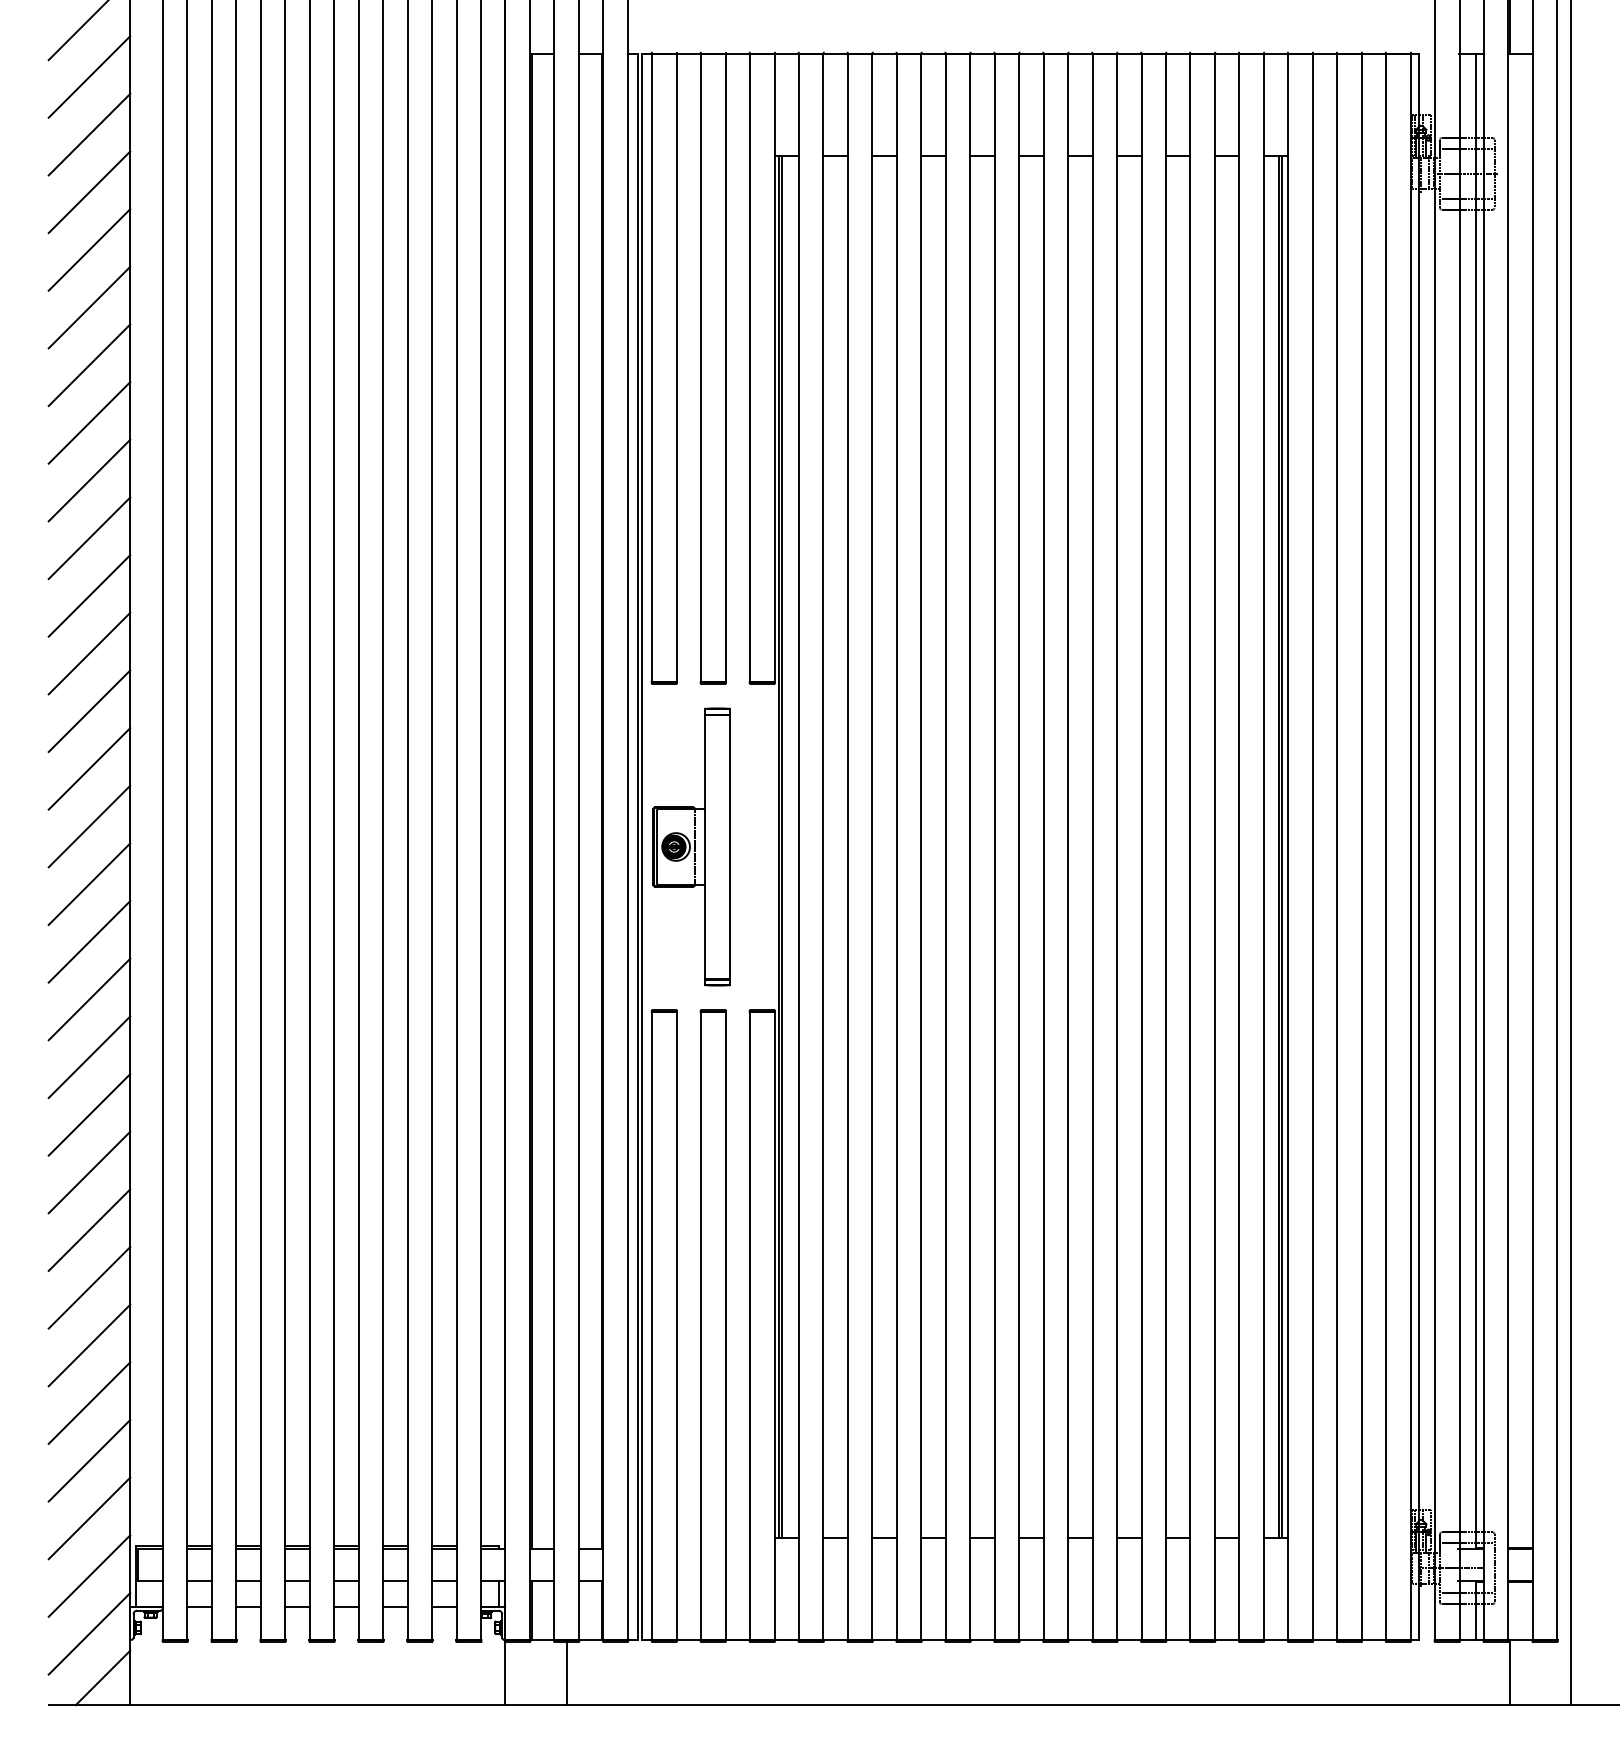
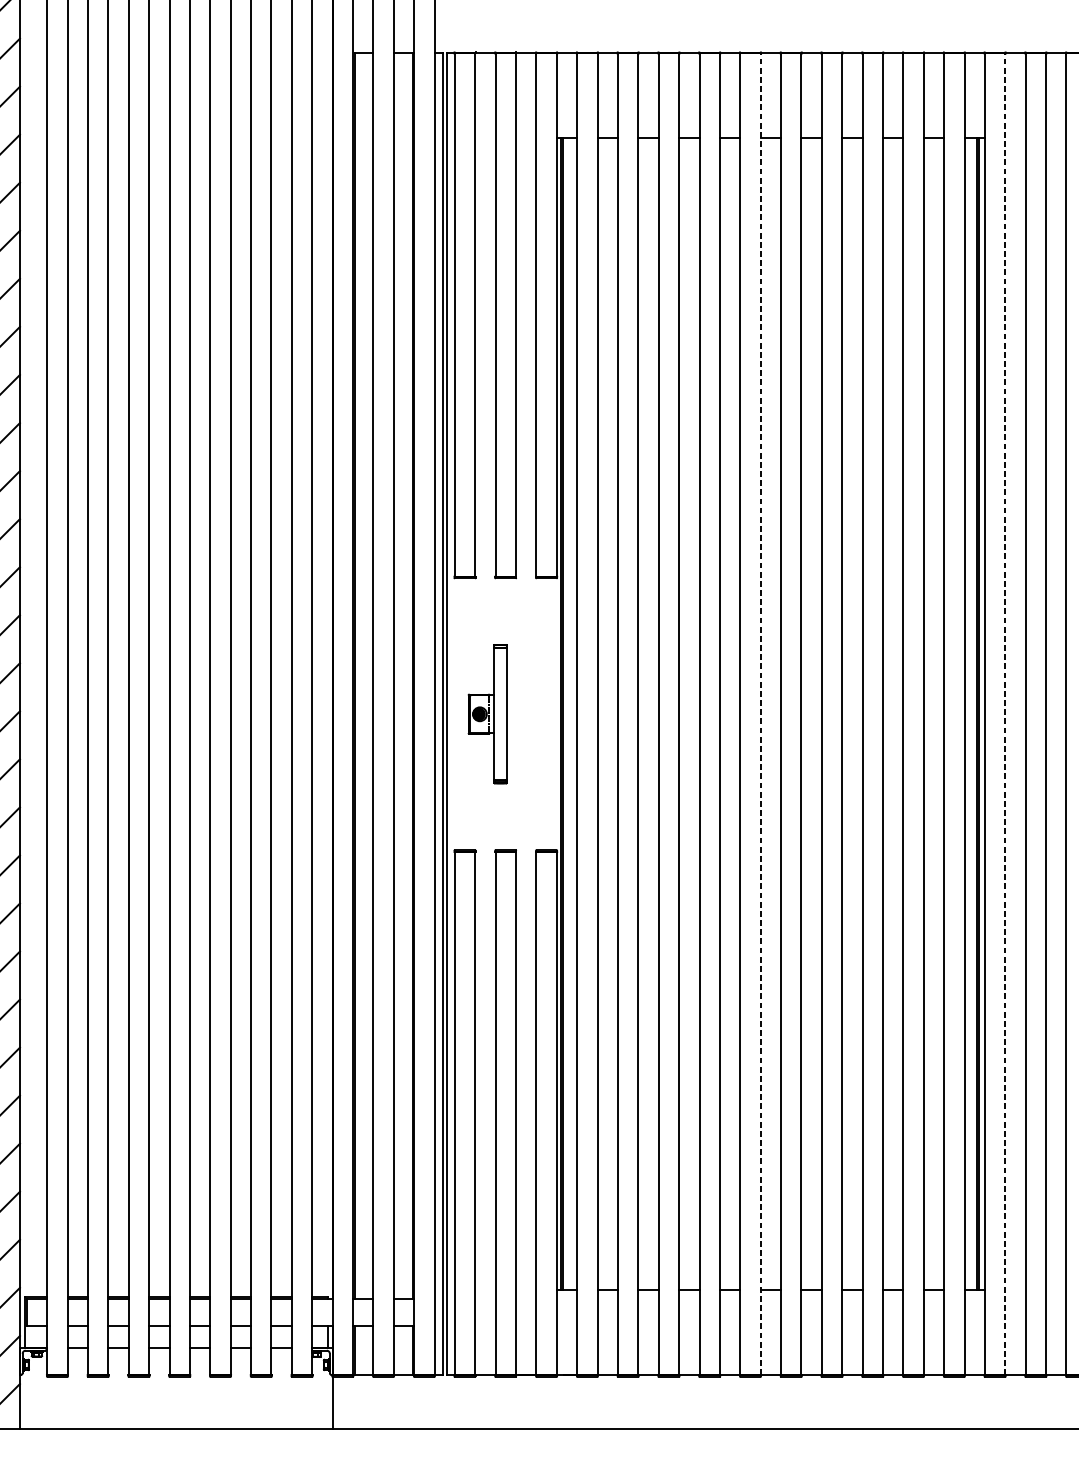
part: (691, 846) -> (487, 713), size x0.6
line: (1019, 846) -> (760, 713), solid -> dashed
line: (1312, 846) -> (1005, 713), solid -> dashed
line: (566, 1673) -> (383, 1403), removed

